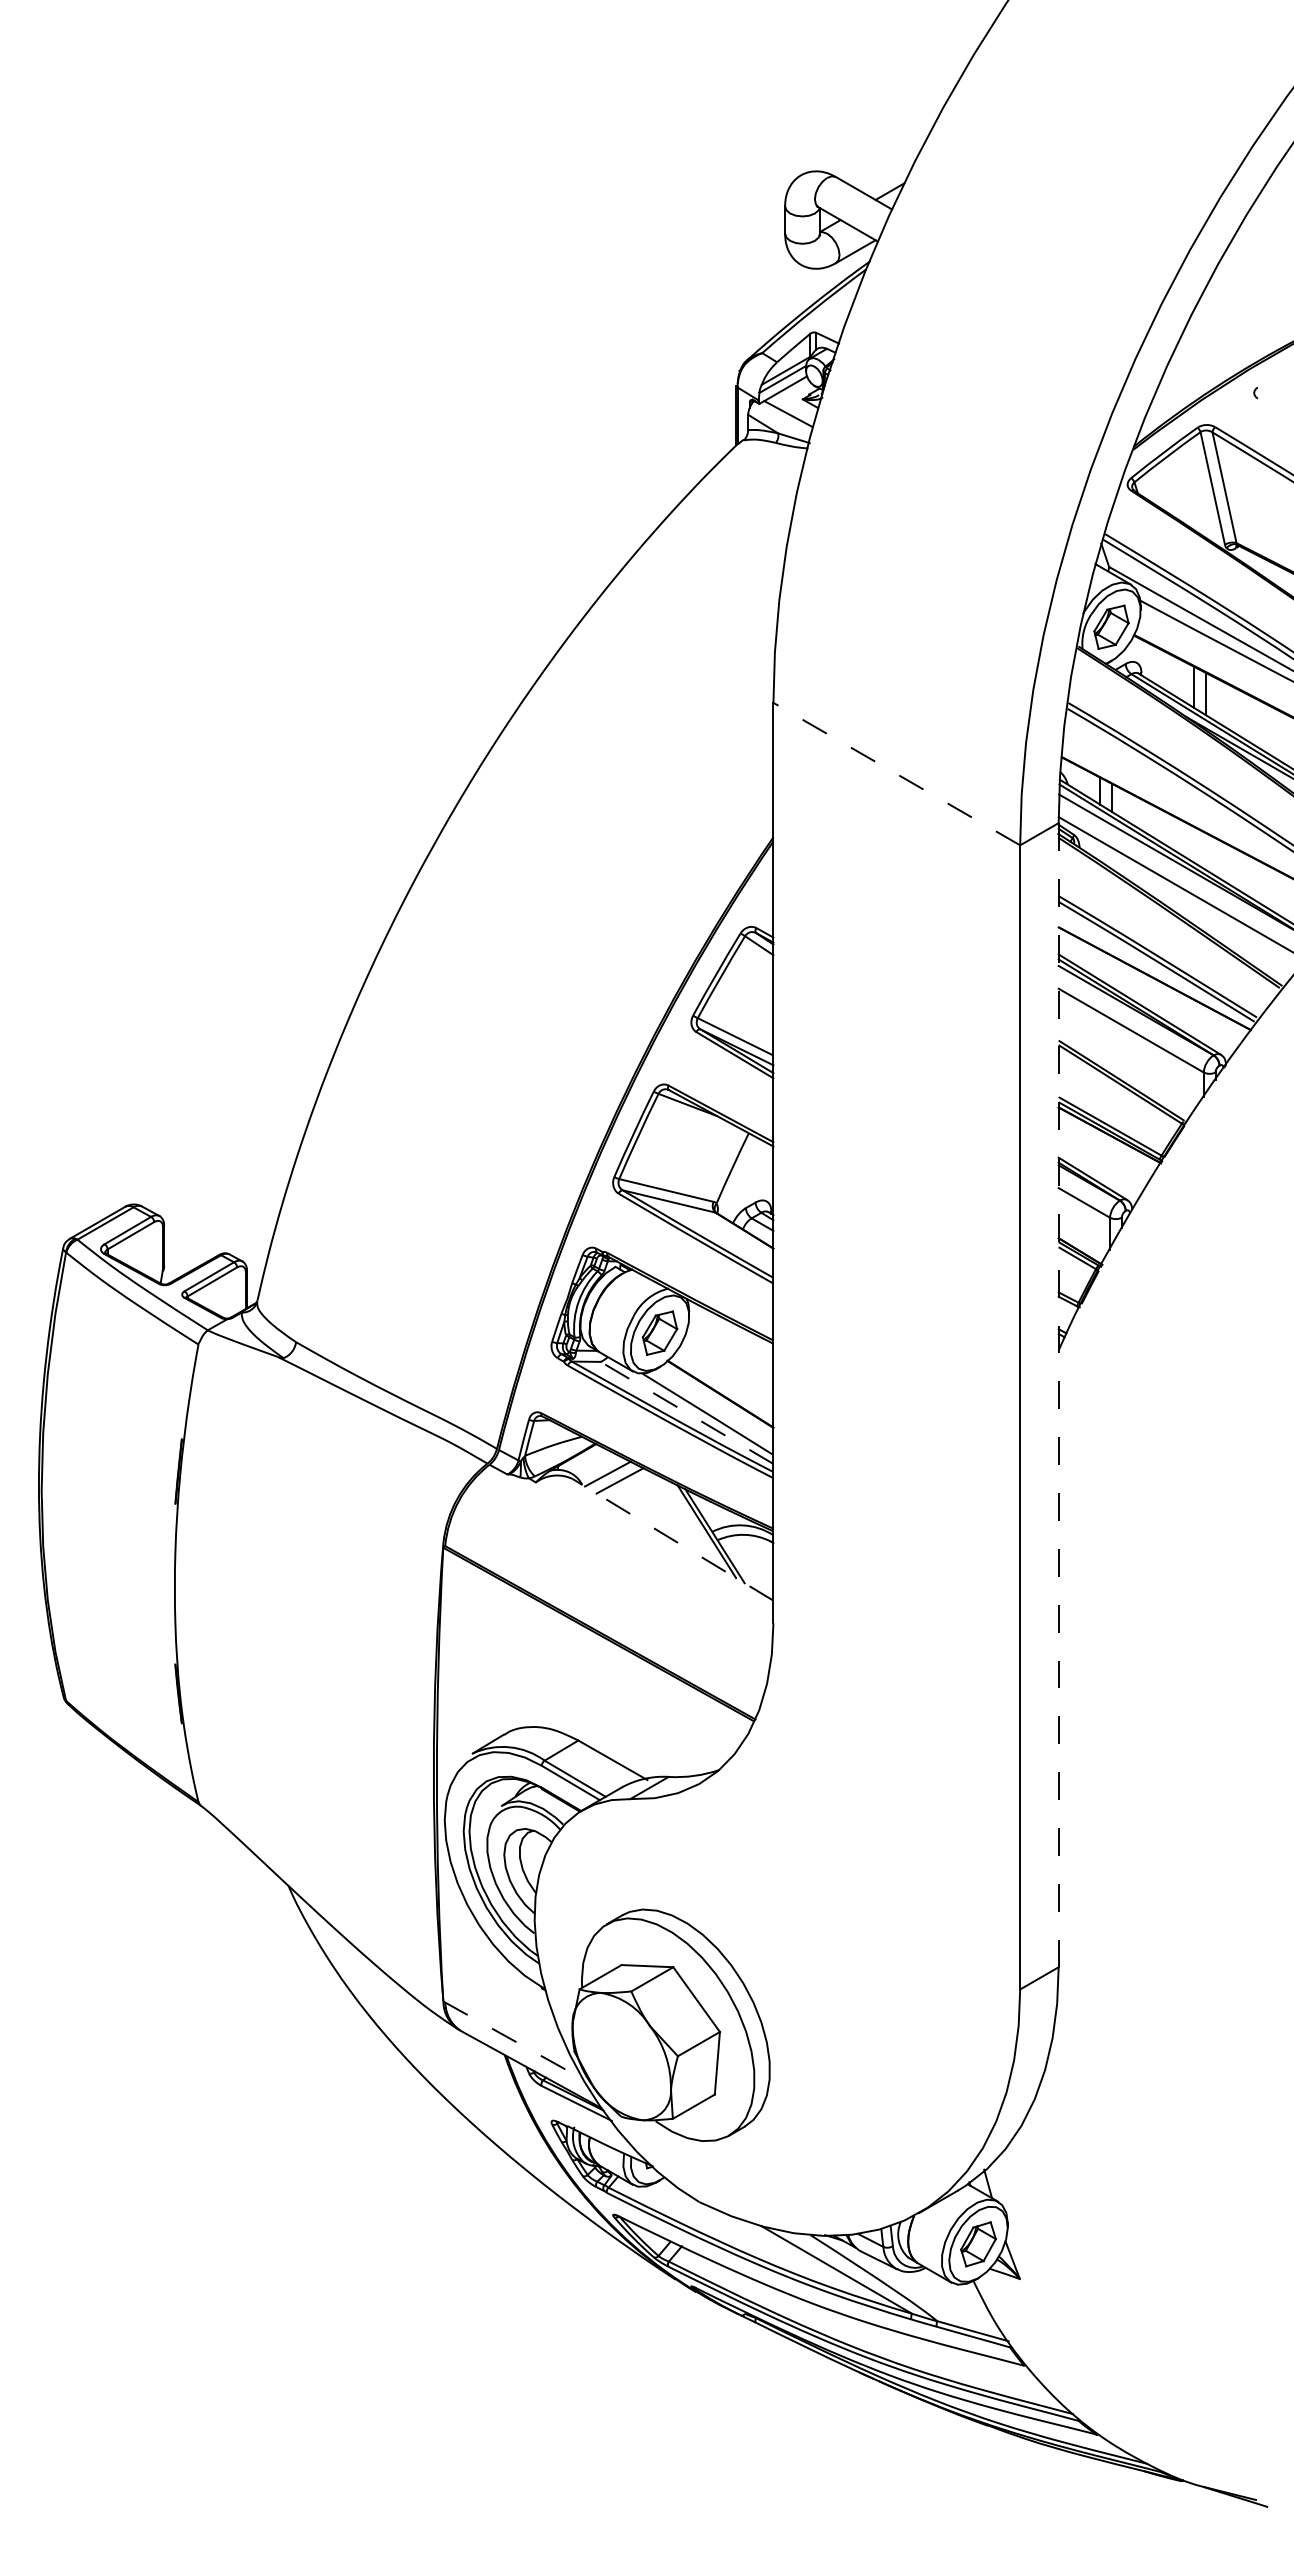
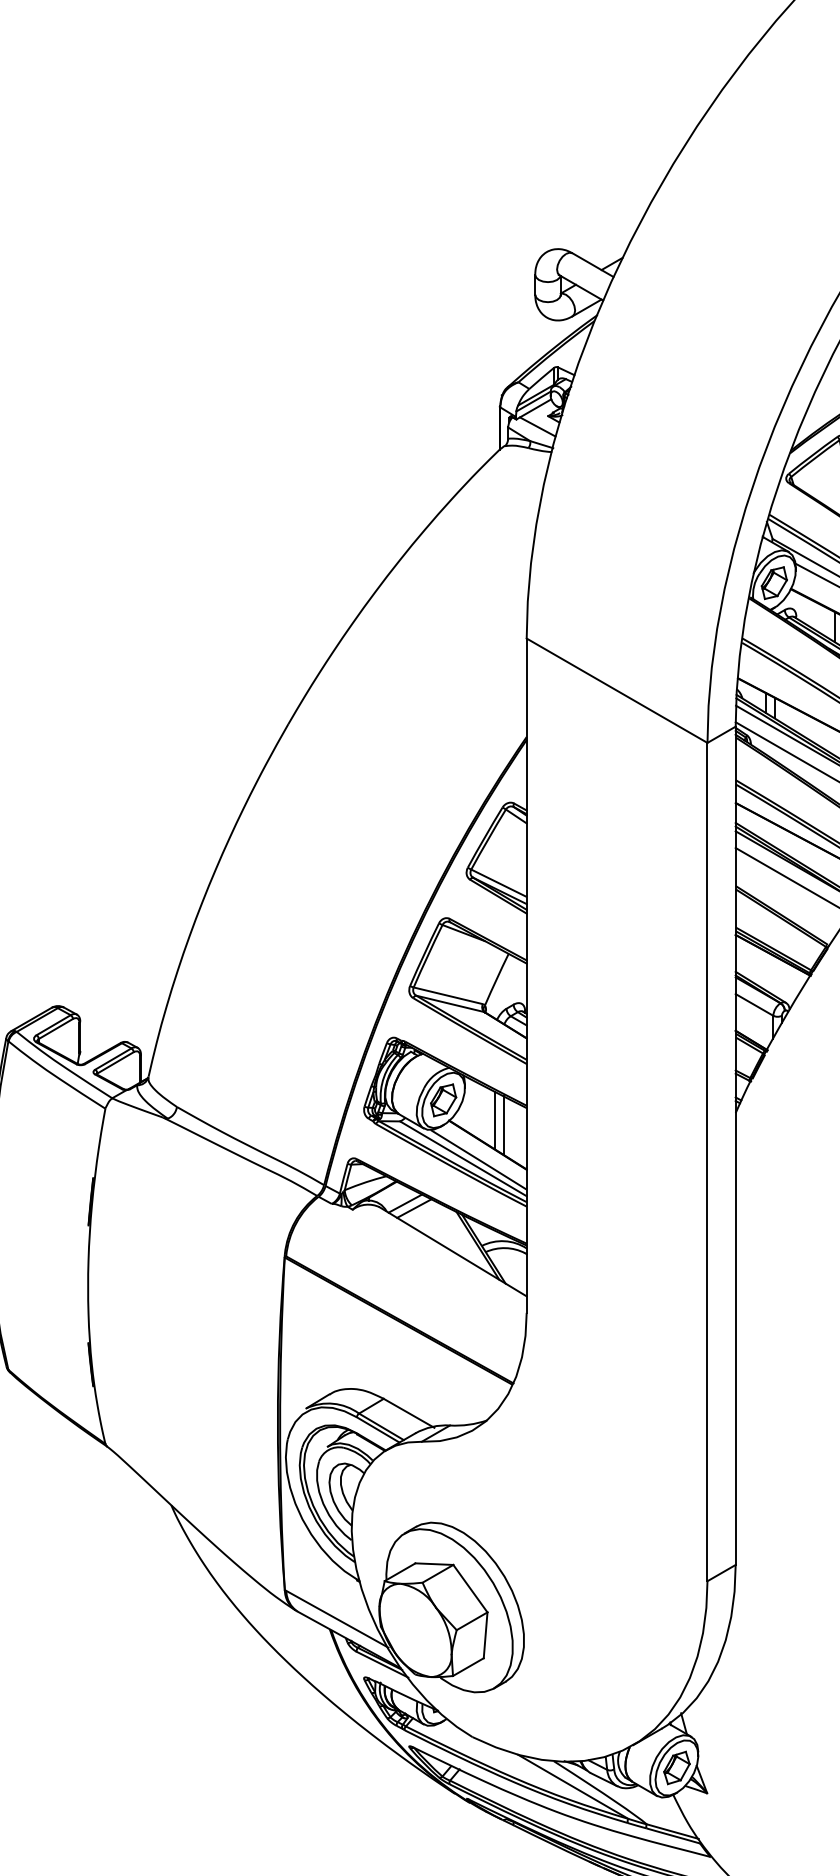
line: (896, 773) -> (616, 690), dashed -> solid
line: (730, 1360) -> (495, 1120), added
line: (741, 1367) -> (503, 1125), added
line: (1058, 1395) -> (735, 1146), dashed -> solid
line: (686, 1412) -> (462, 1158), dashed -> solid
line: (672, 1539) -> (452, 1251), dashed -> solid
line: (514, 2040) -> (336, 1618), dashed -> solid

